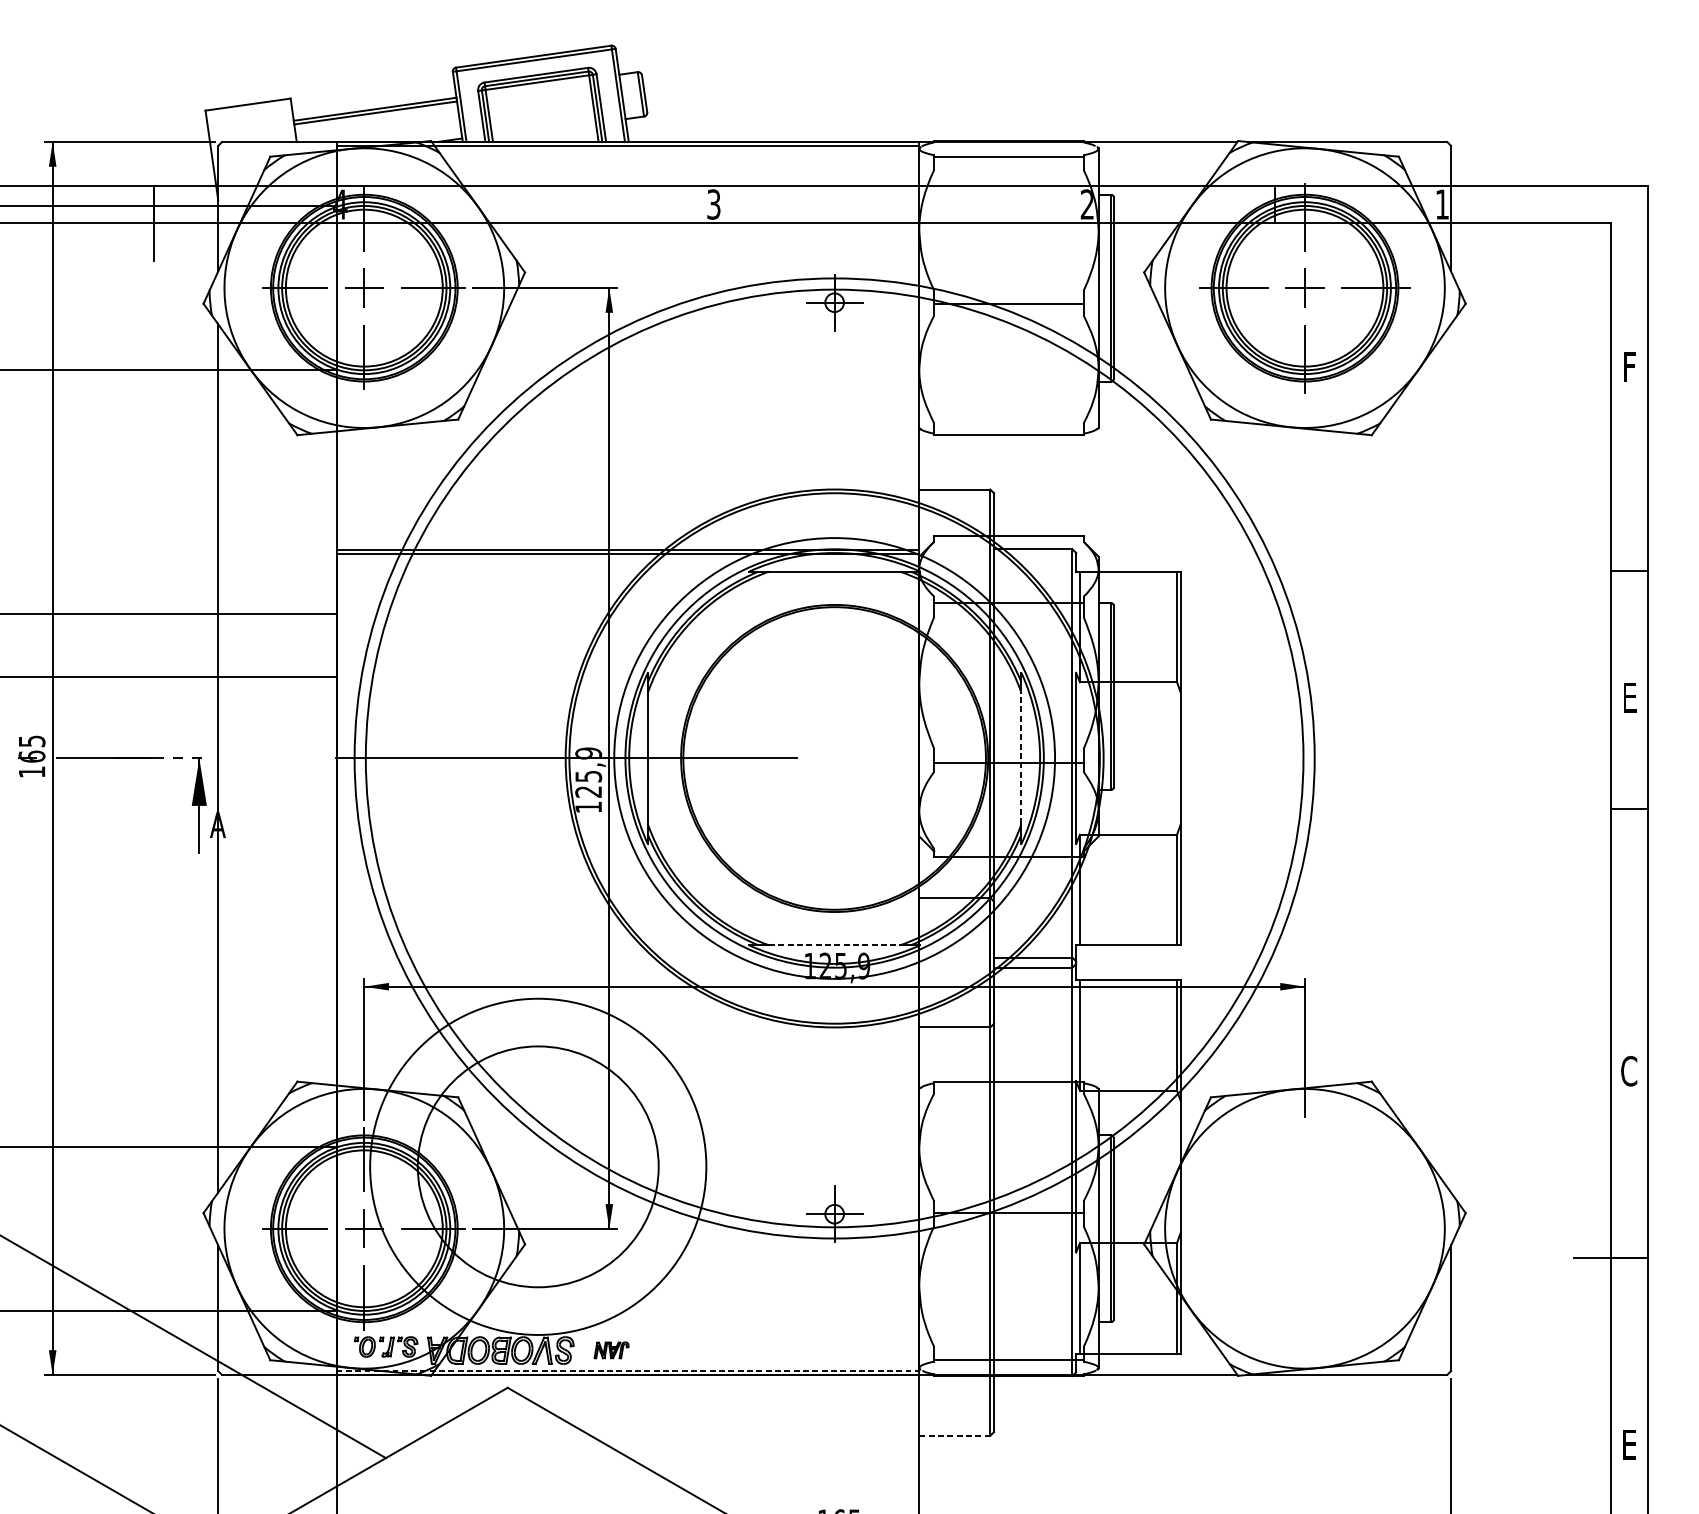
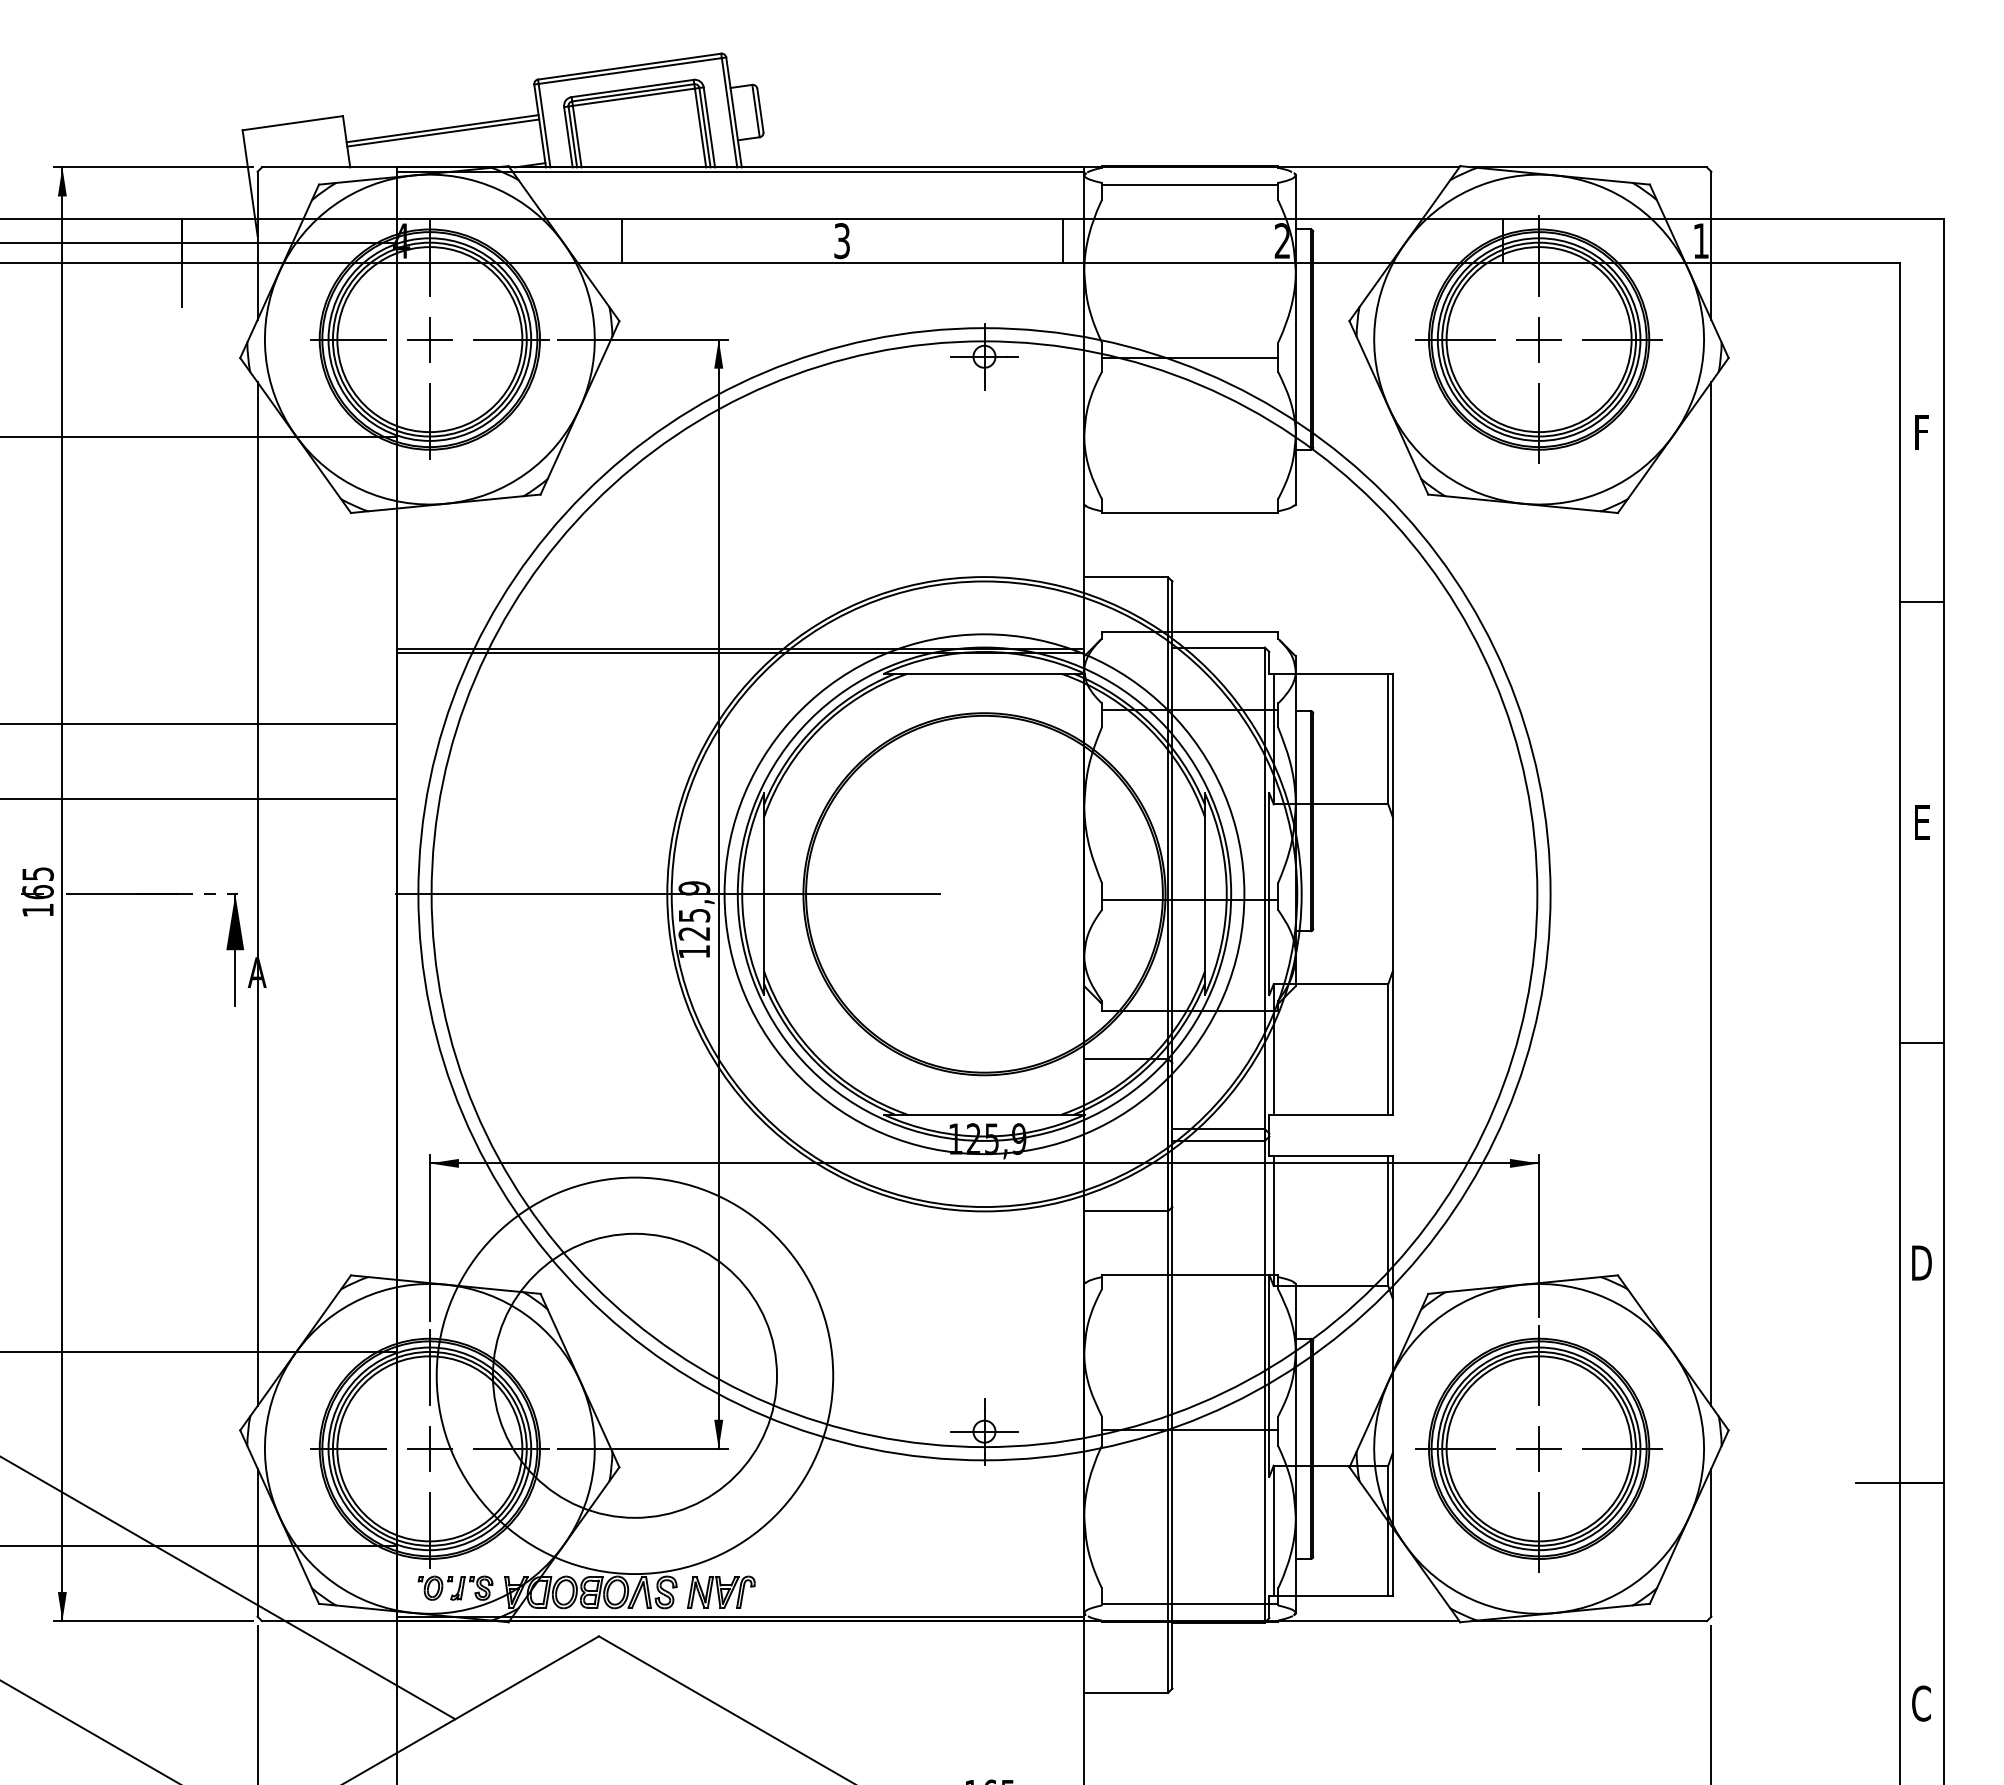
line: (527, 204) -> (622, 240), added
line: (900, 204) -> (1062, 240), added
line: (1629, 571) -> (1921, 602), moved
line: (1021, 757) -> (1204, 893), dashed -> solid
line: (1451, 758) -> (1711, 894), added
line: (1629, 808) -> (1921, 1042), moved
line: (834, 945) -> (984, 1114), dashed -> solid
text: (1629, 1071) -> (1921, 1263), C -> D
part: (1304, 1228) -> (1538, 1448), added
part: (611, 1349) -> (721, 1591), size x1.67
line: (627, 1370) -> (740, 1616), dashed -> solid
line: (955, 1436) -> (1126, 1693), dashed -> solid
text: (1629, 1444) -> (1921, 1703), E -> C

